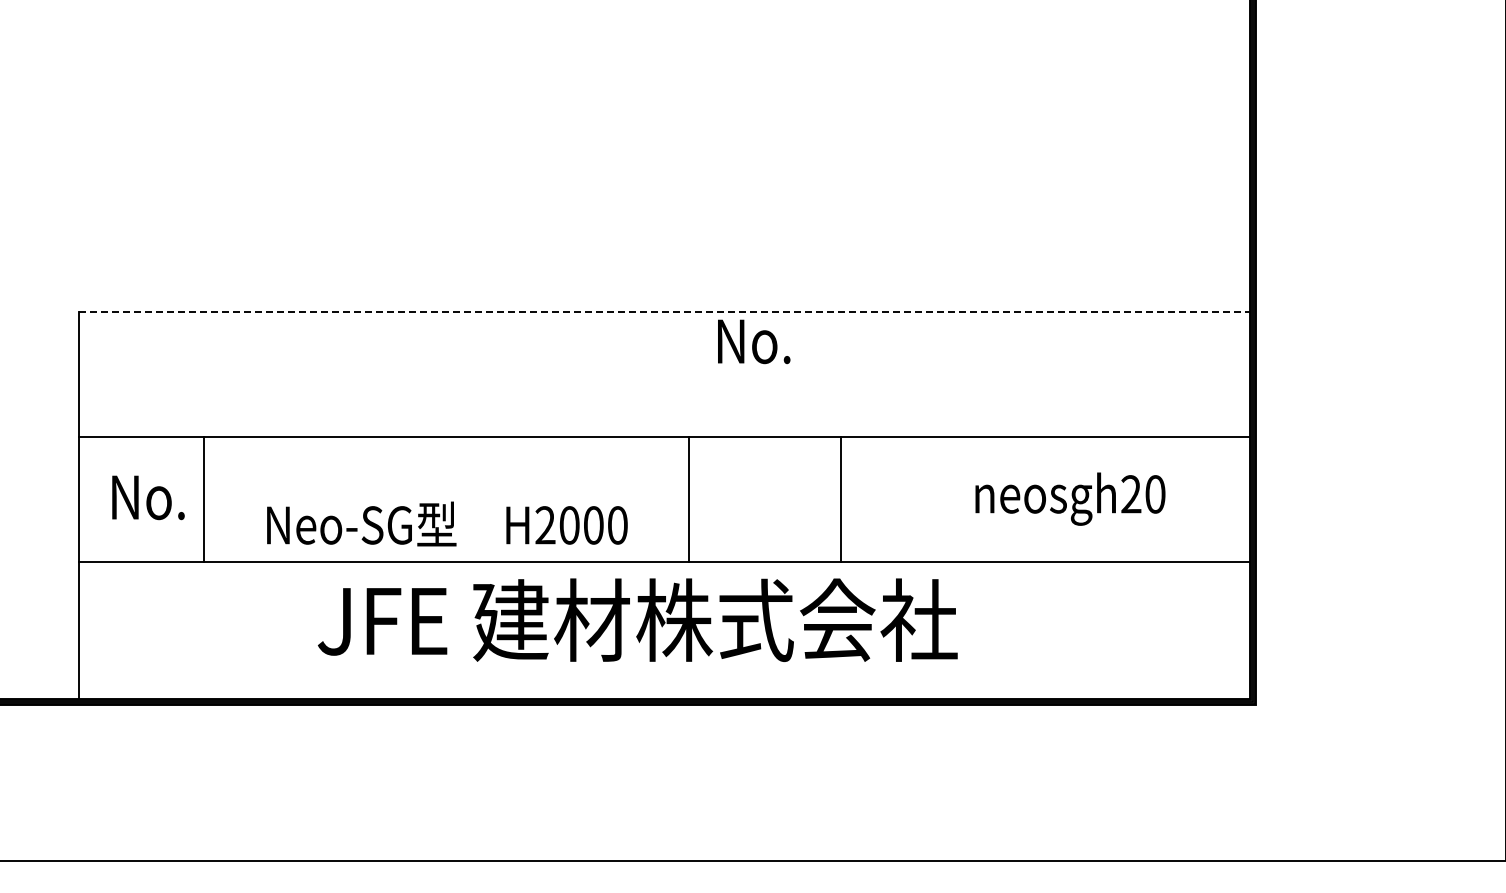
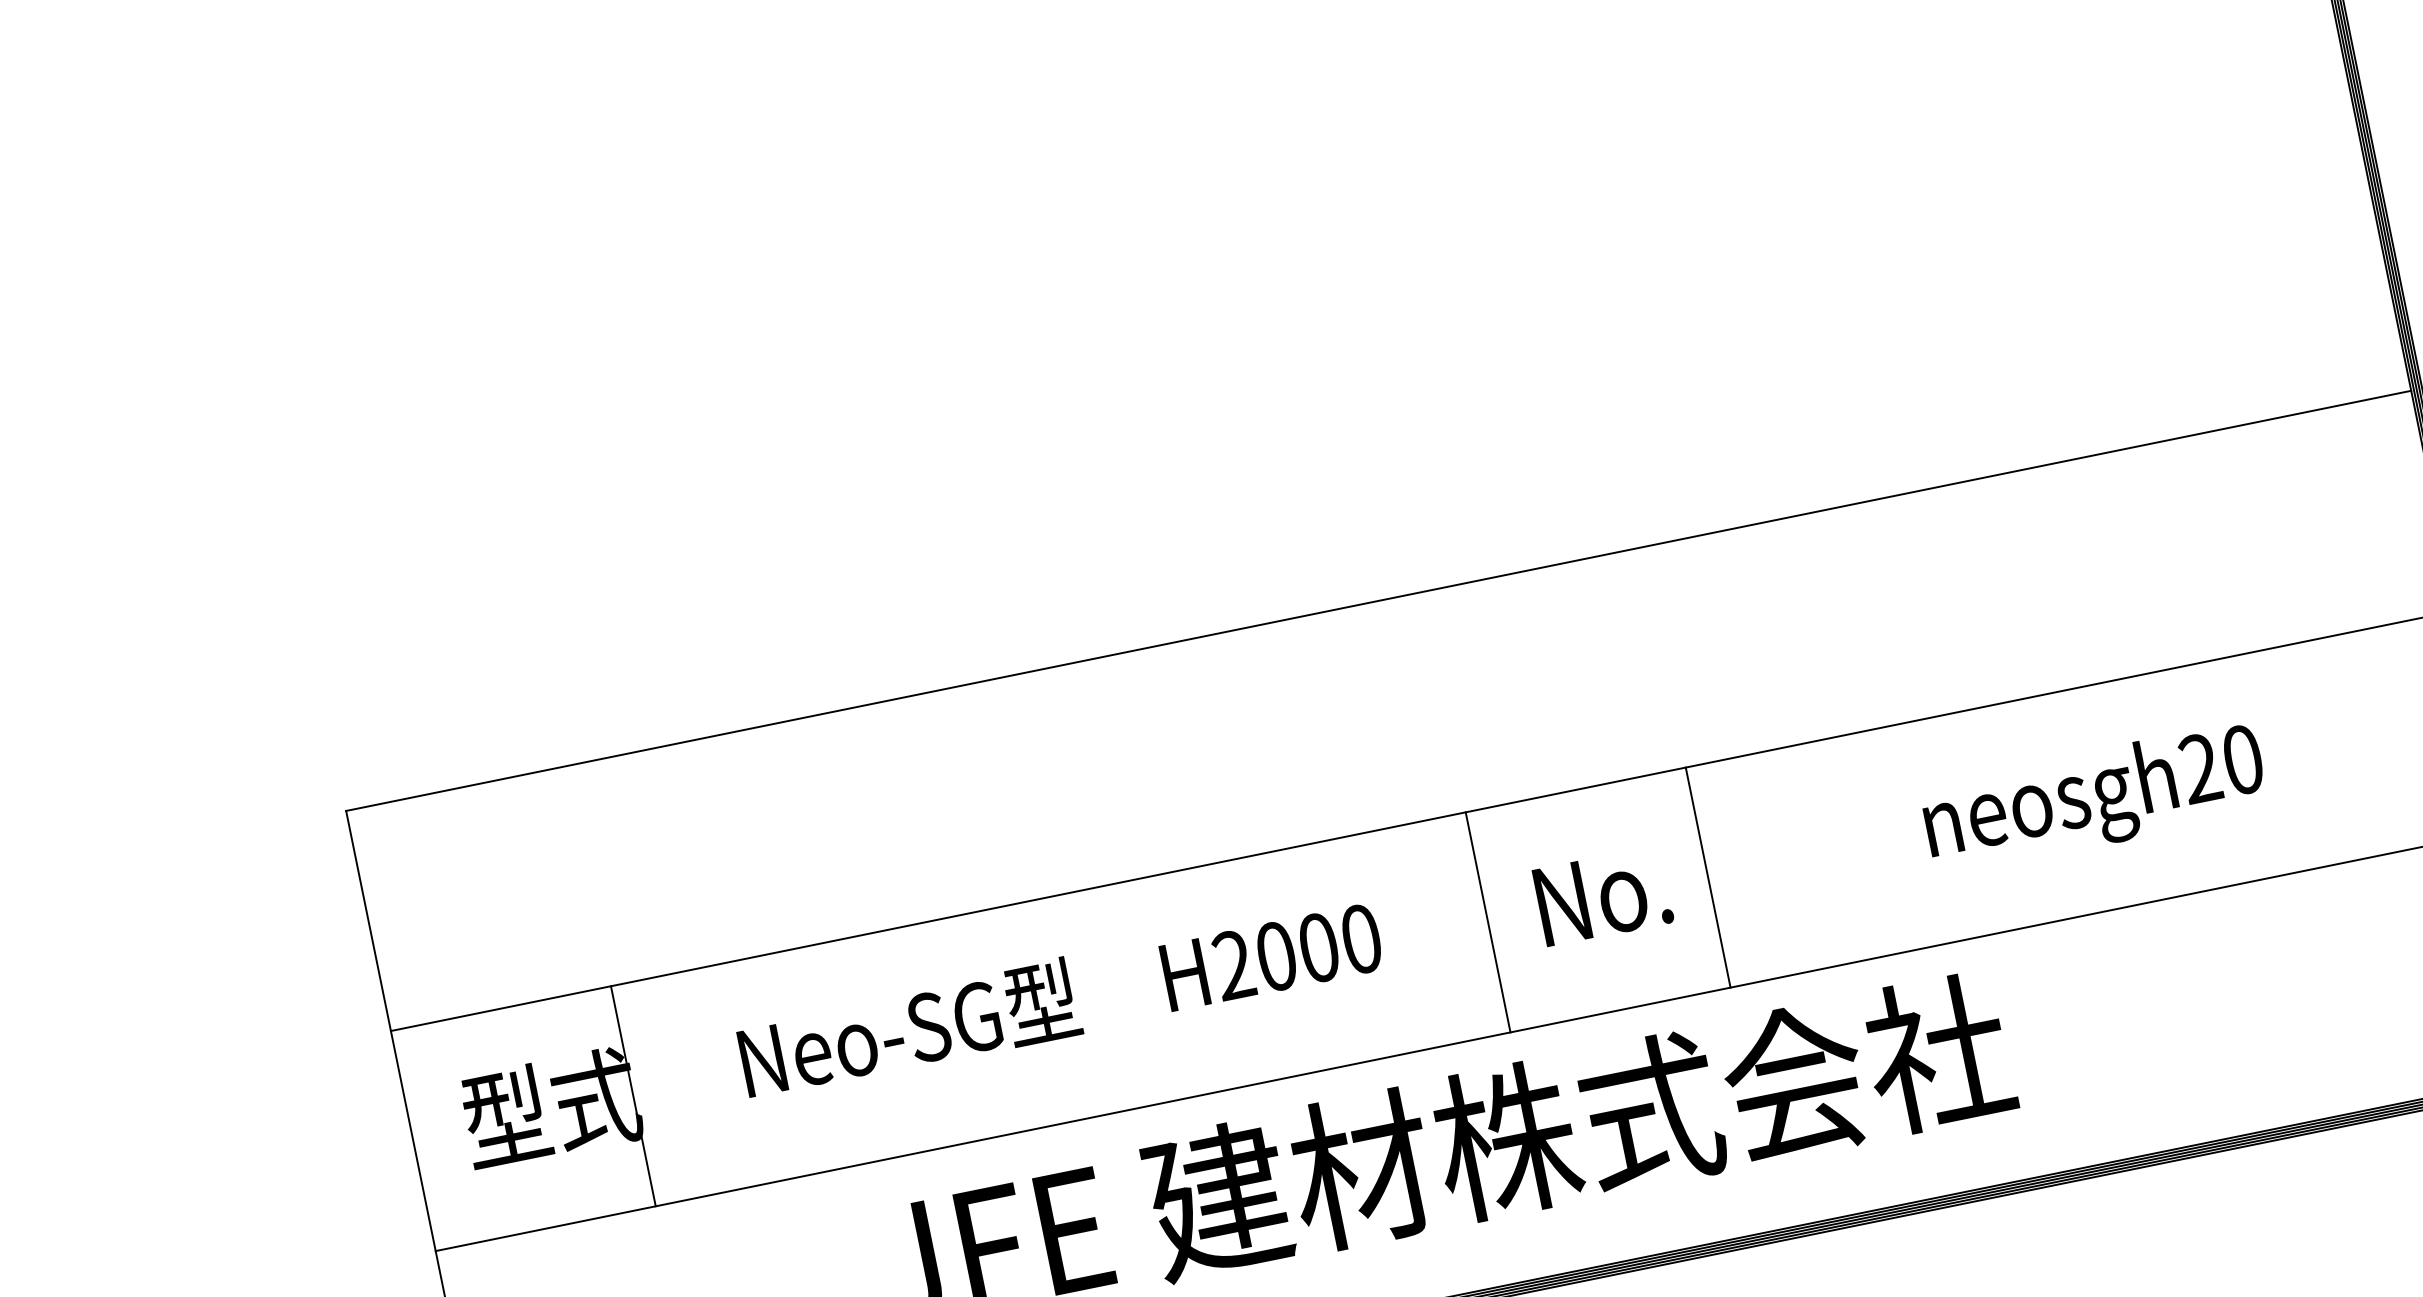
line: (665, 312) -> (1380, 601), dashed -> solid
text: (754, 341) -> (1603, 895), moved
text: (157, 496) -> (550, 1108), No. -> 型式
line: (841, 498) -> (1708, 876), moved
text: (1070, 498) -> (2094, 797), moved
text: (447, 523) -> (1060, 996), moved

